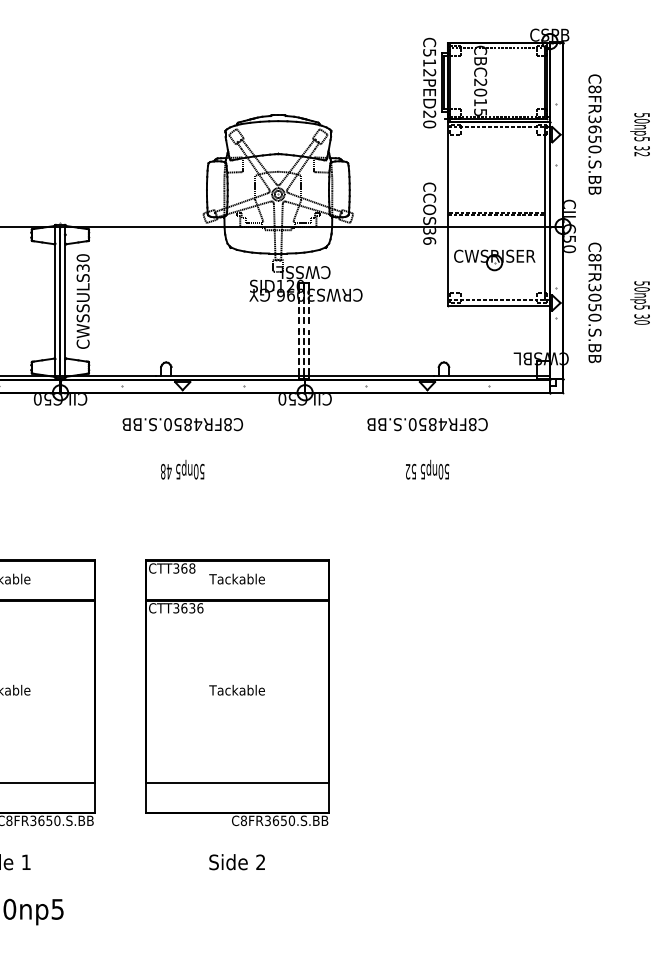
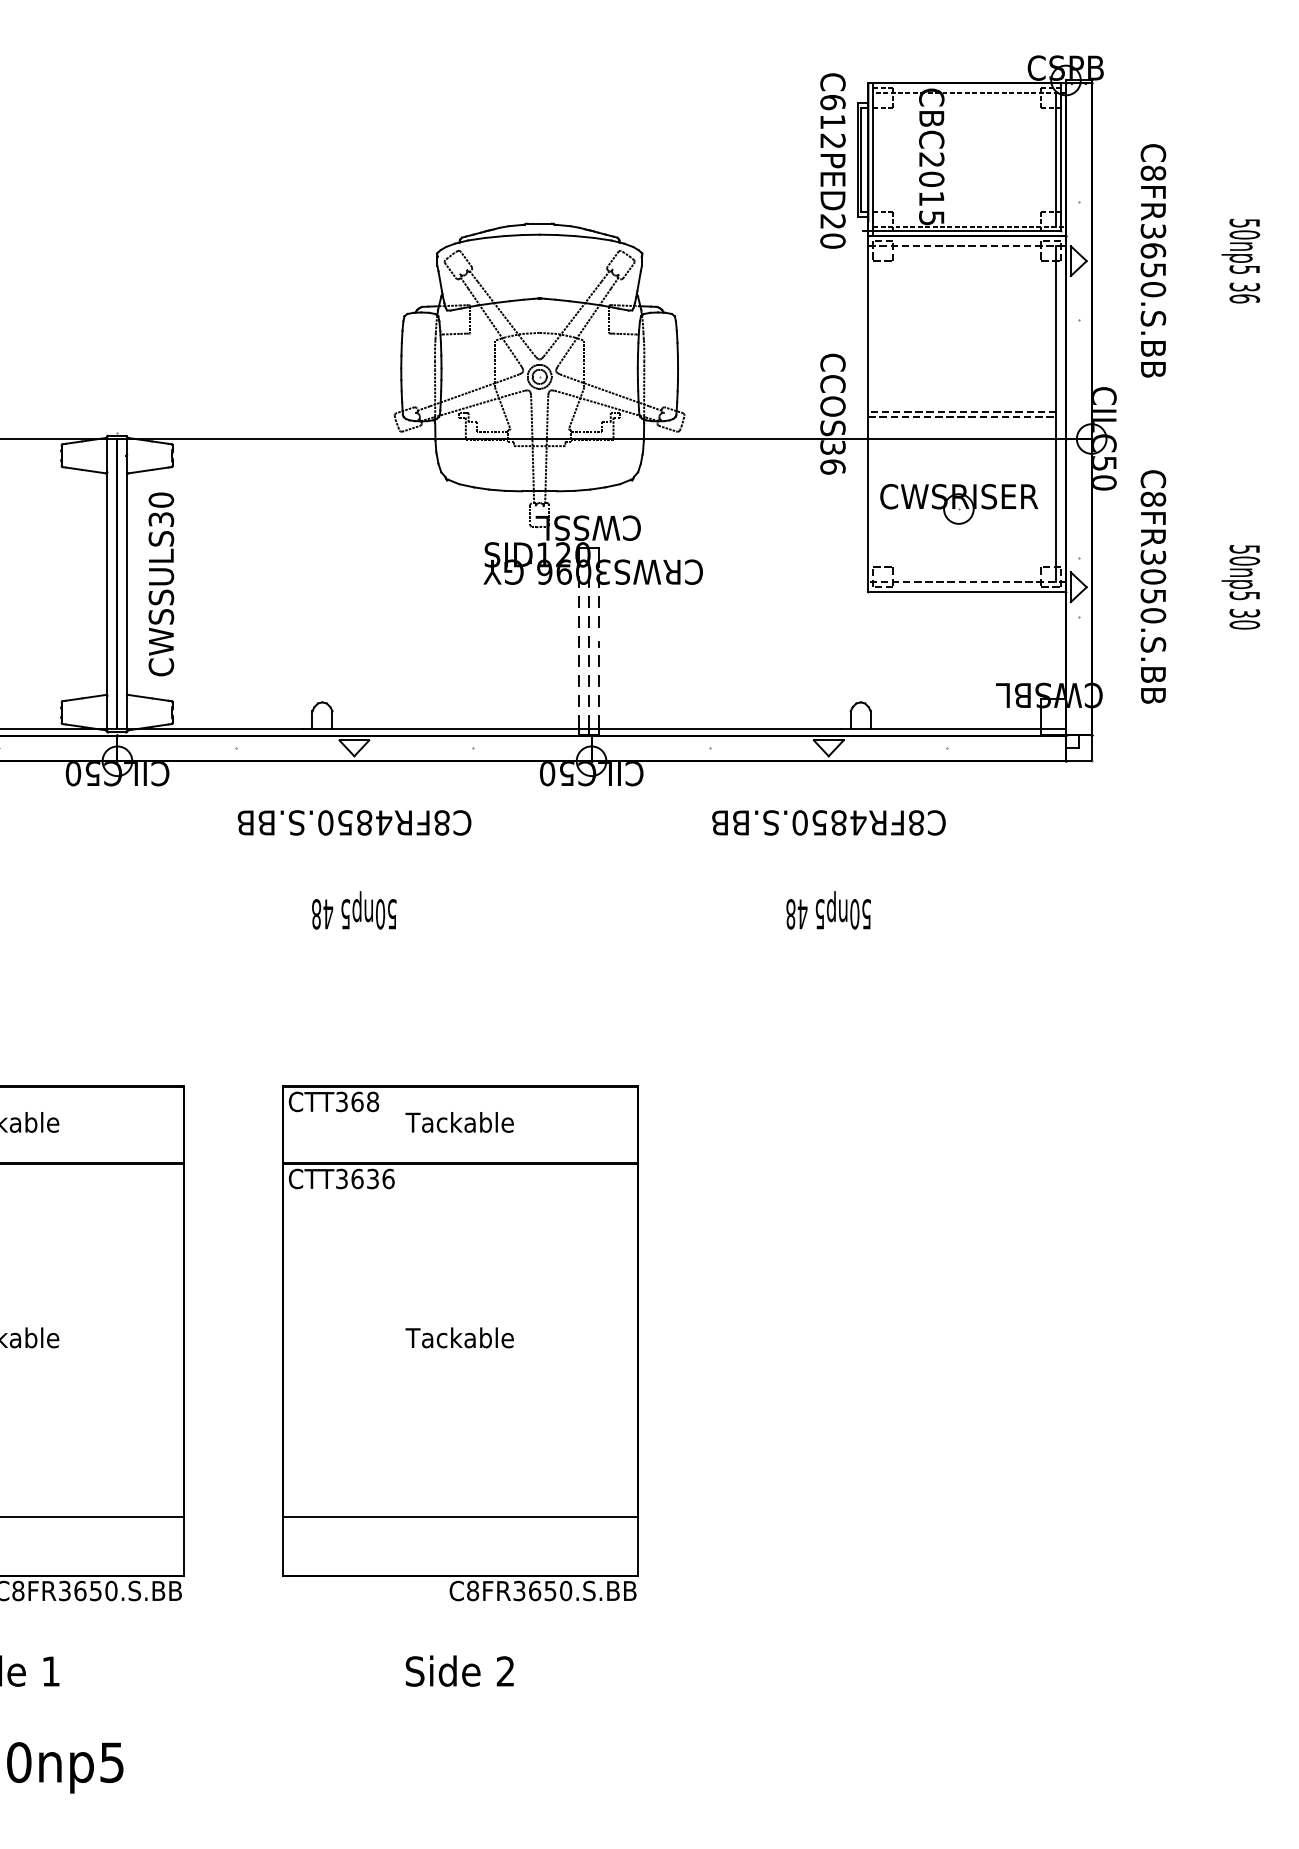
text: (429, 52) -> (832, 101), C512PED20 -> C612PED20
text: (641, 154) -> (1243, 299), 32 -> 36
text: (410, 471) -> (795, 913), 52 -> 48

